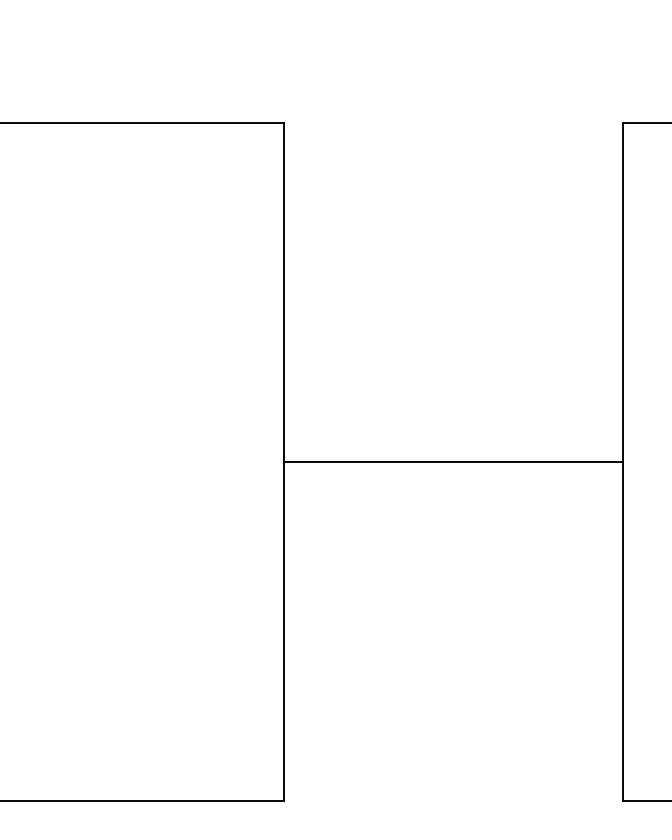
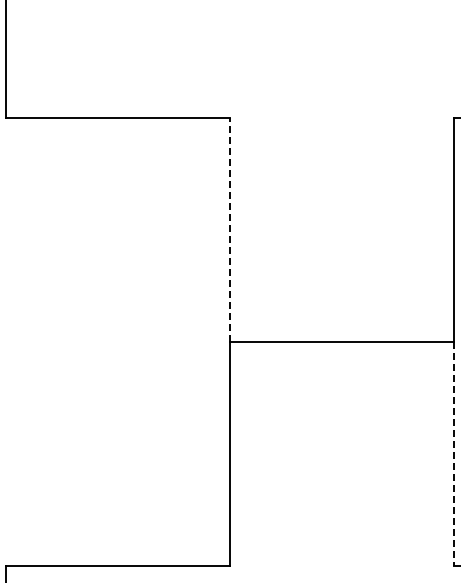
line: (283, 292) -> (229, 229), solid -> dashed
line: (622, 632) -> (453, 454), solid -> dashed

